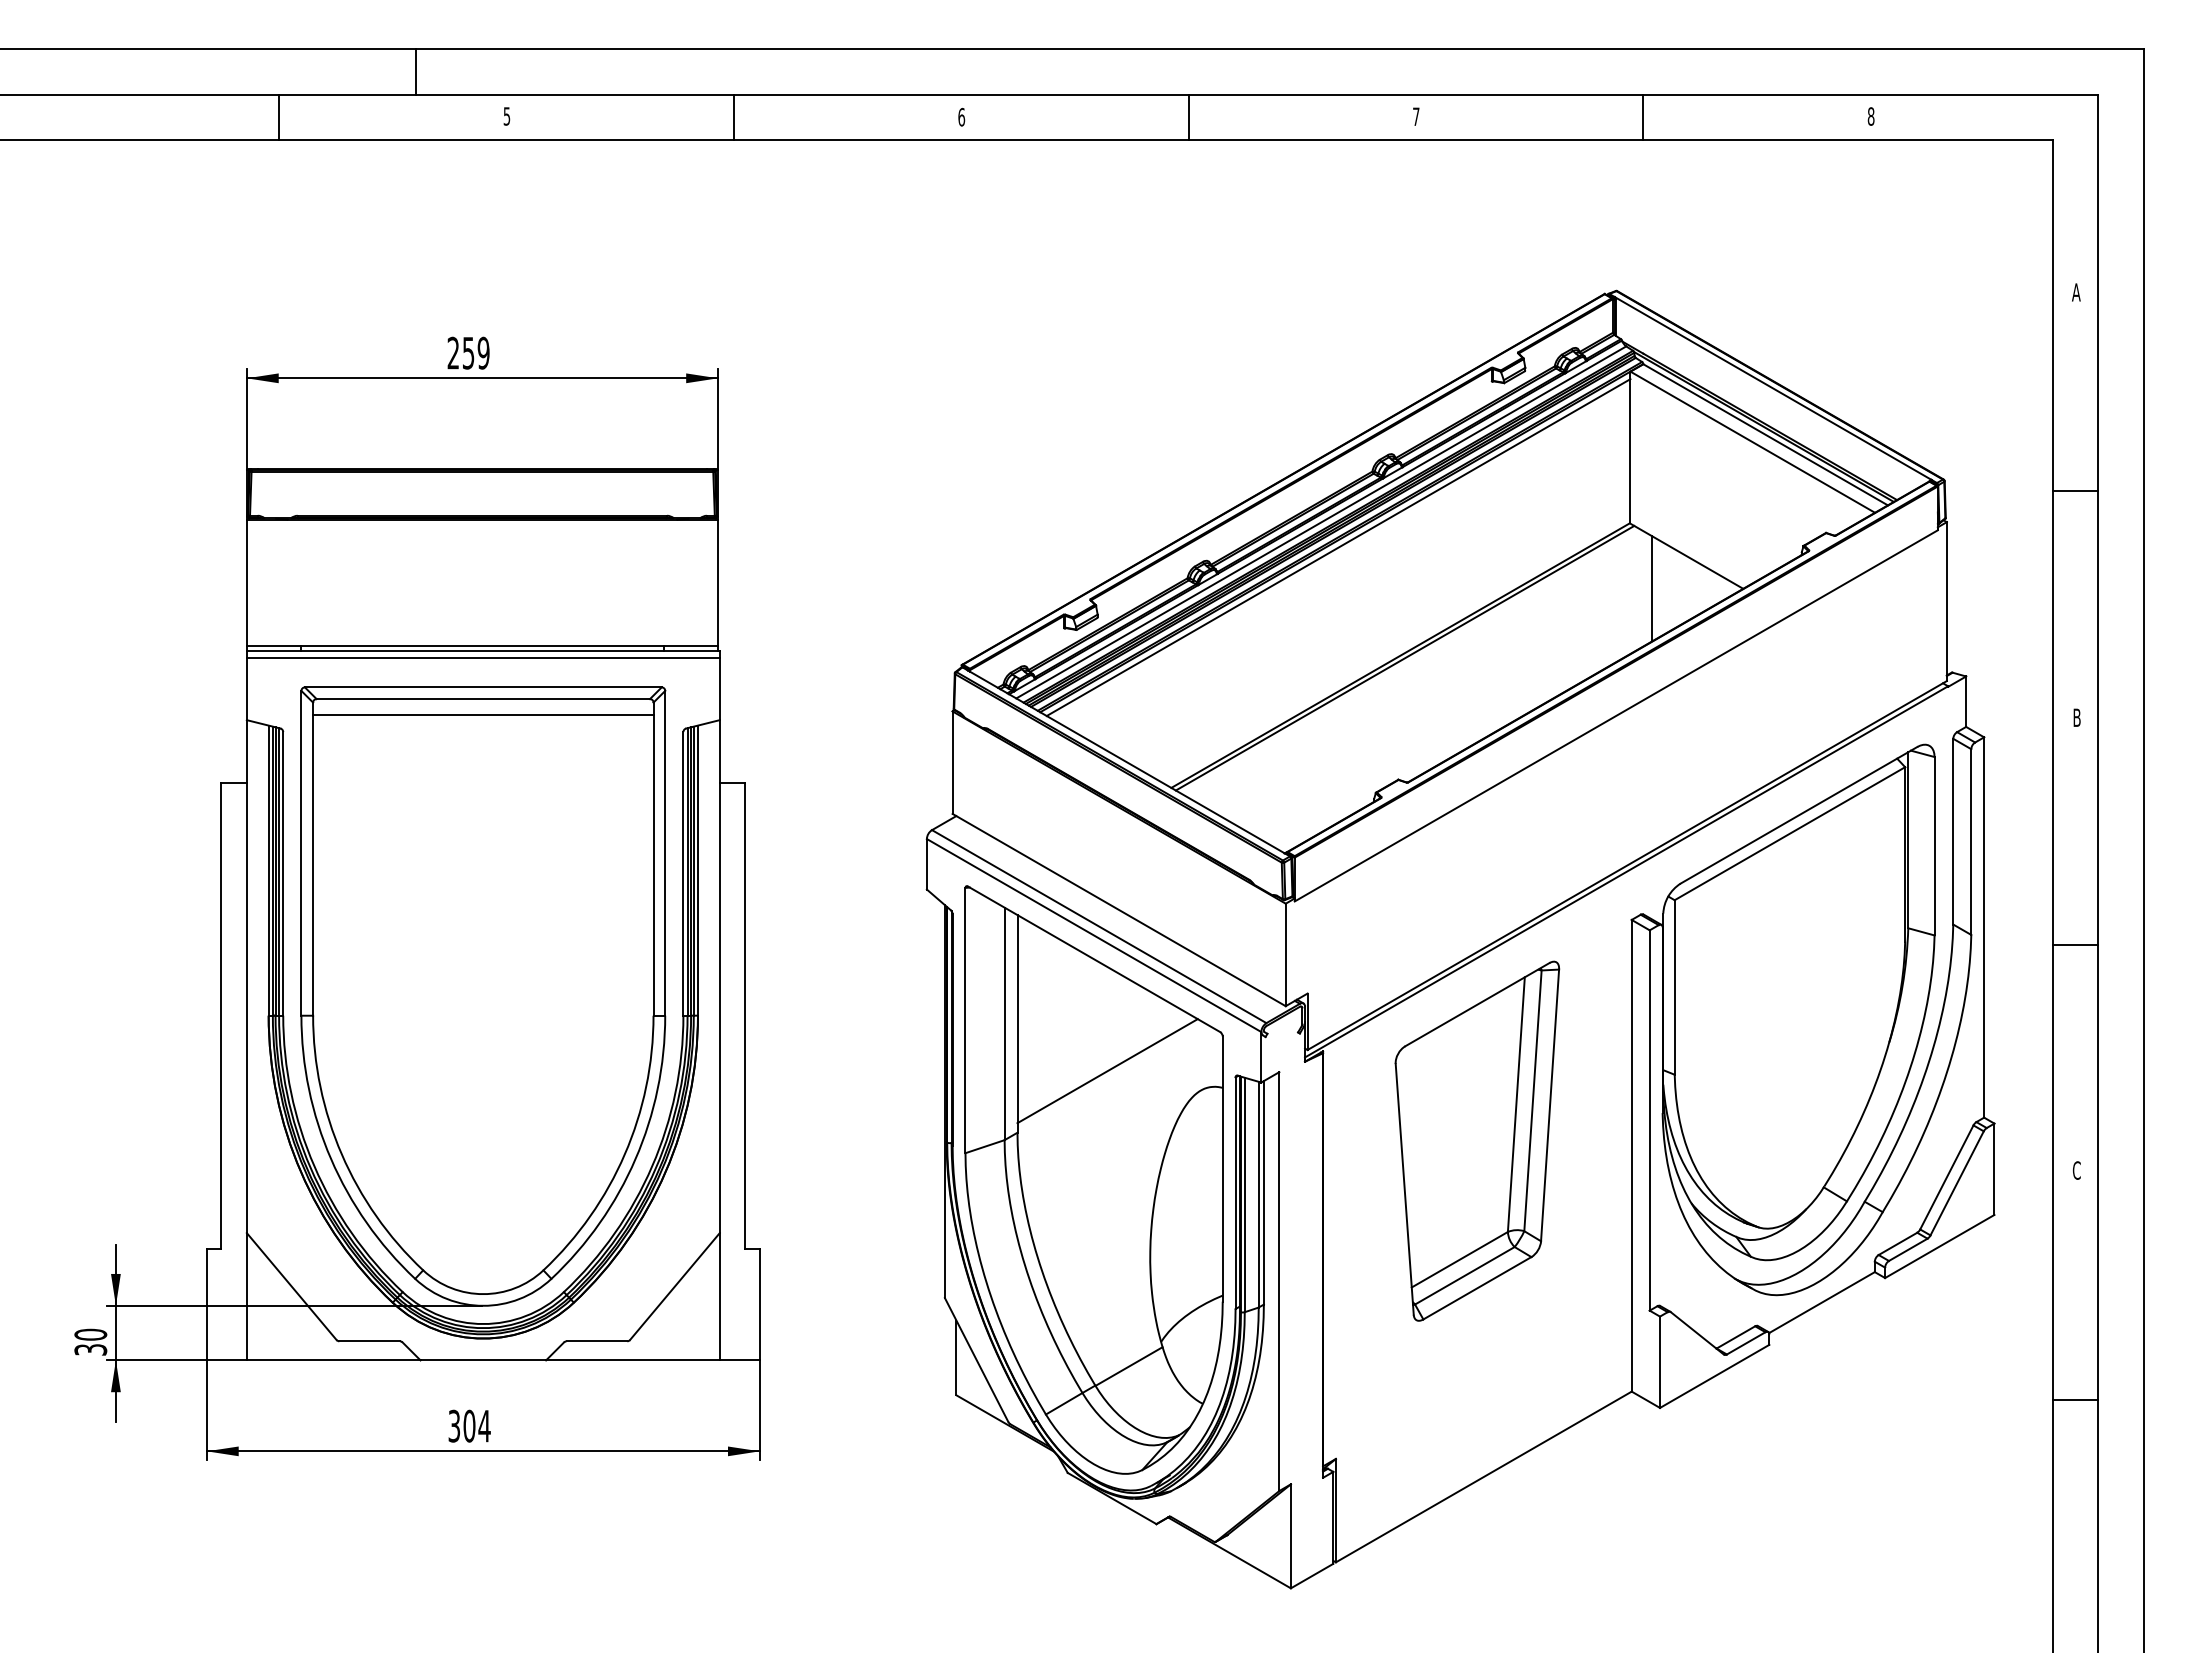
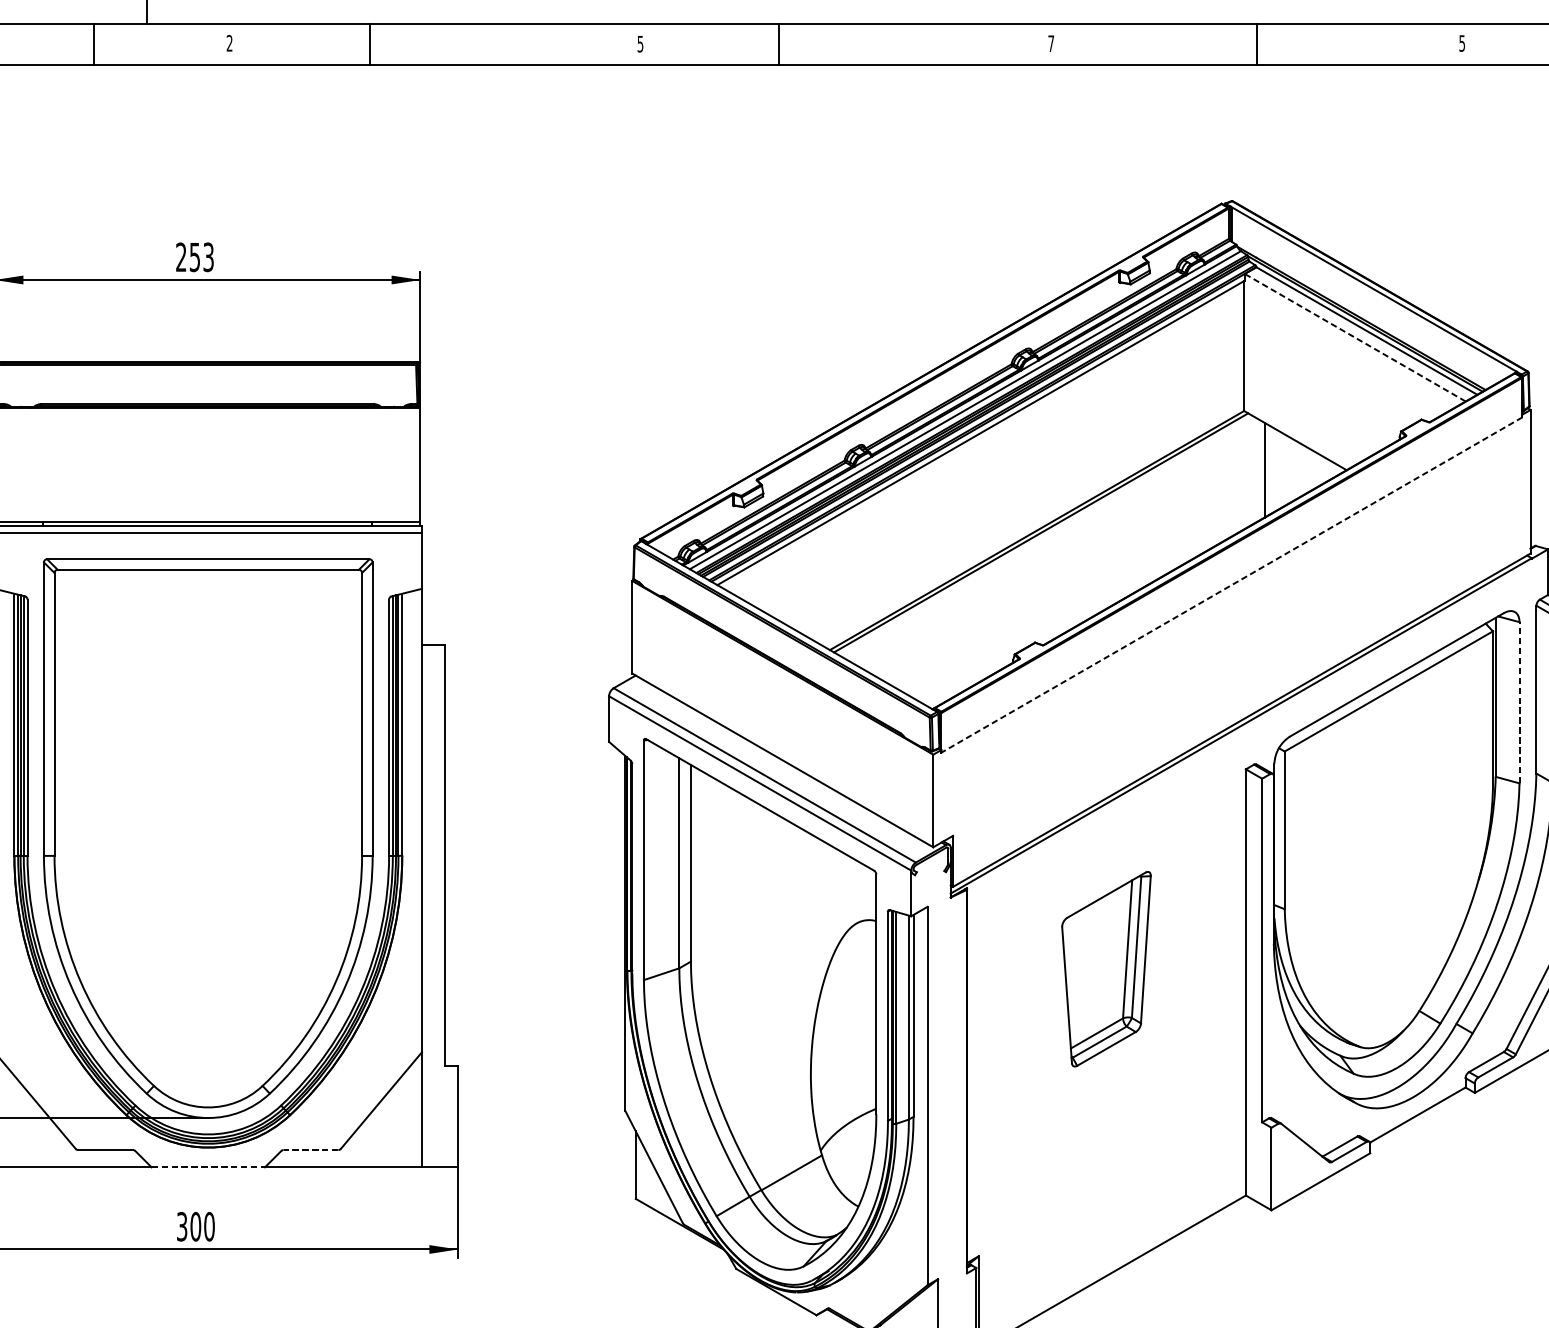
text: (506, 116) -> (229, 43), 5 -> 2
text: (961, 116) -> (640, 43), 6 -> 5
text: (1870, 116) -> (1461, 43), 8 -> 5
line: (279, 117) -> (93, 44), moved
line: (734, 117) -> (370, 44), moved
line: (1188, 117) -> (778, 44), moved
text: (483, 352) -> (208, 256), 259 -> 253
line: (1752, 441) -> (1355, 337), solid -> dashed
line: (483, 714) -> (208, 583), removed
line: (1615, 716) -> (1231, 585), solid -> dashed
line: (1934, 845) -> (1519, 702), solid -> dashed
line: (1107, 1071) -> (772, 906), removed
part: (1477, 1140) -> (1106, 968), size x0.6
line: (596, 1341) -> (310, 1150), solid -> dashed
line: (483, 1360) -> (208, 1167), solid -> dashed
text: (484, 1425) -> (209, 1226), 304 -> 300

